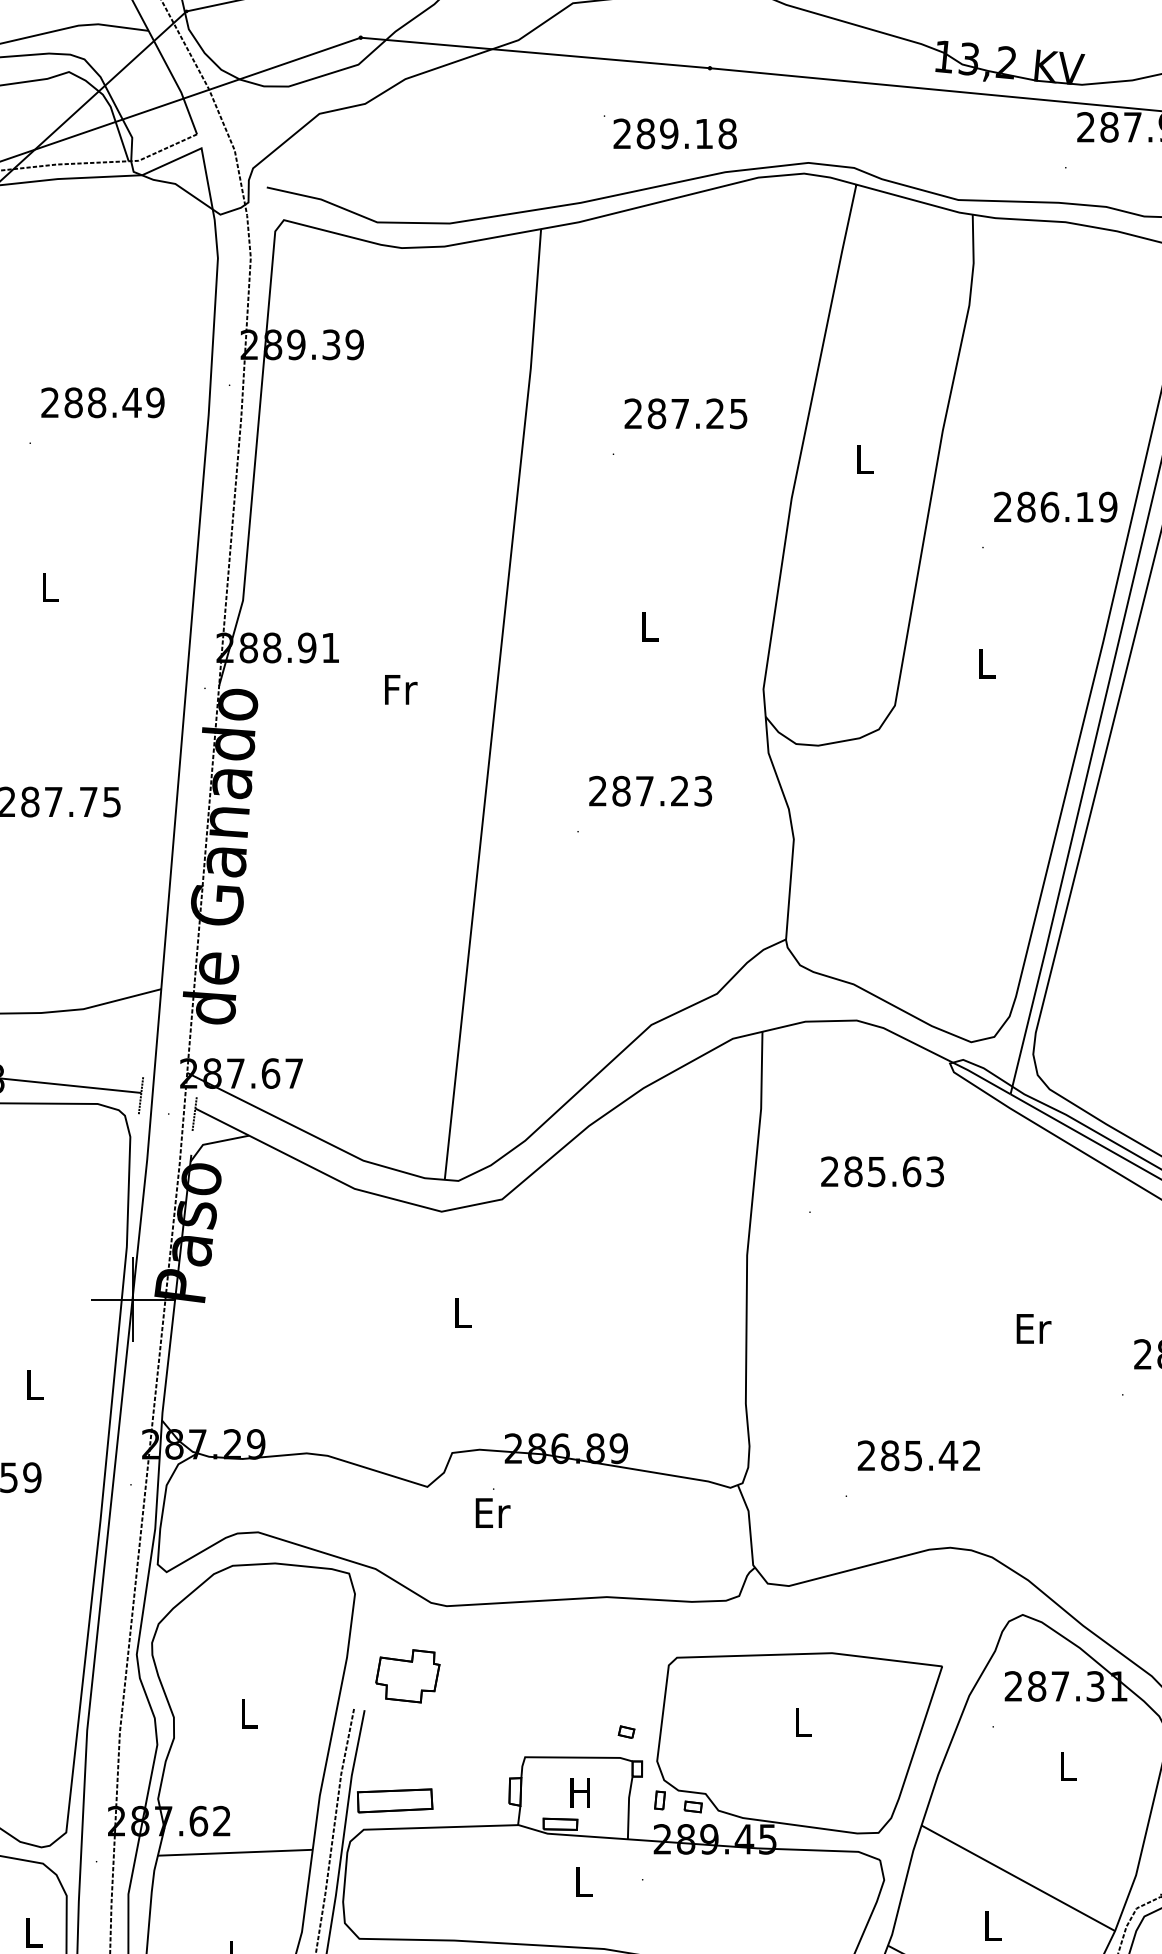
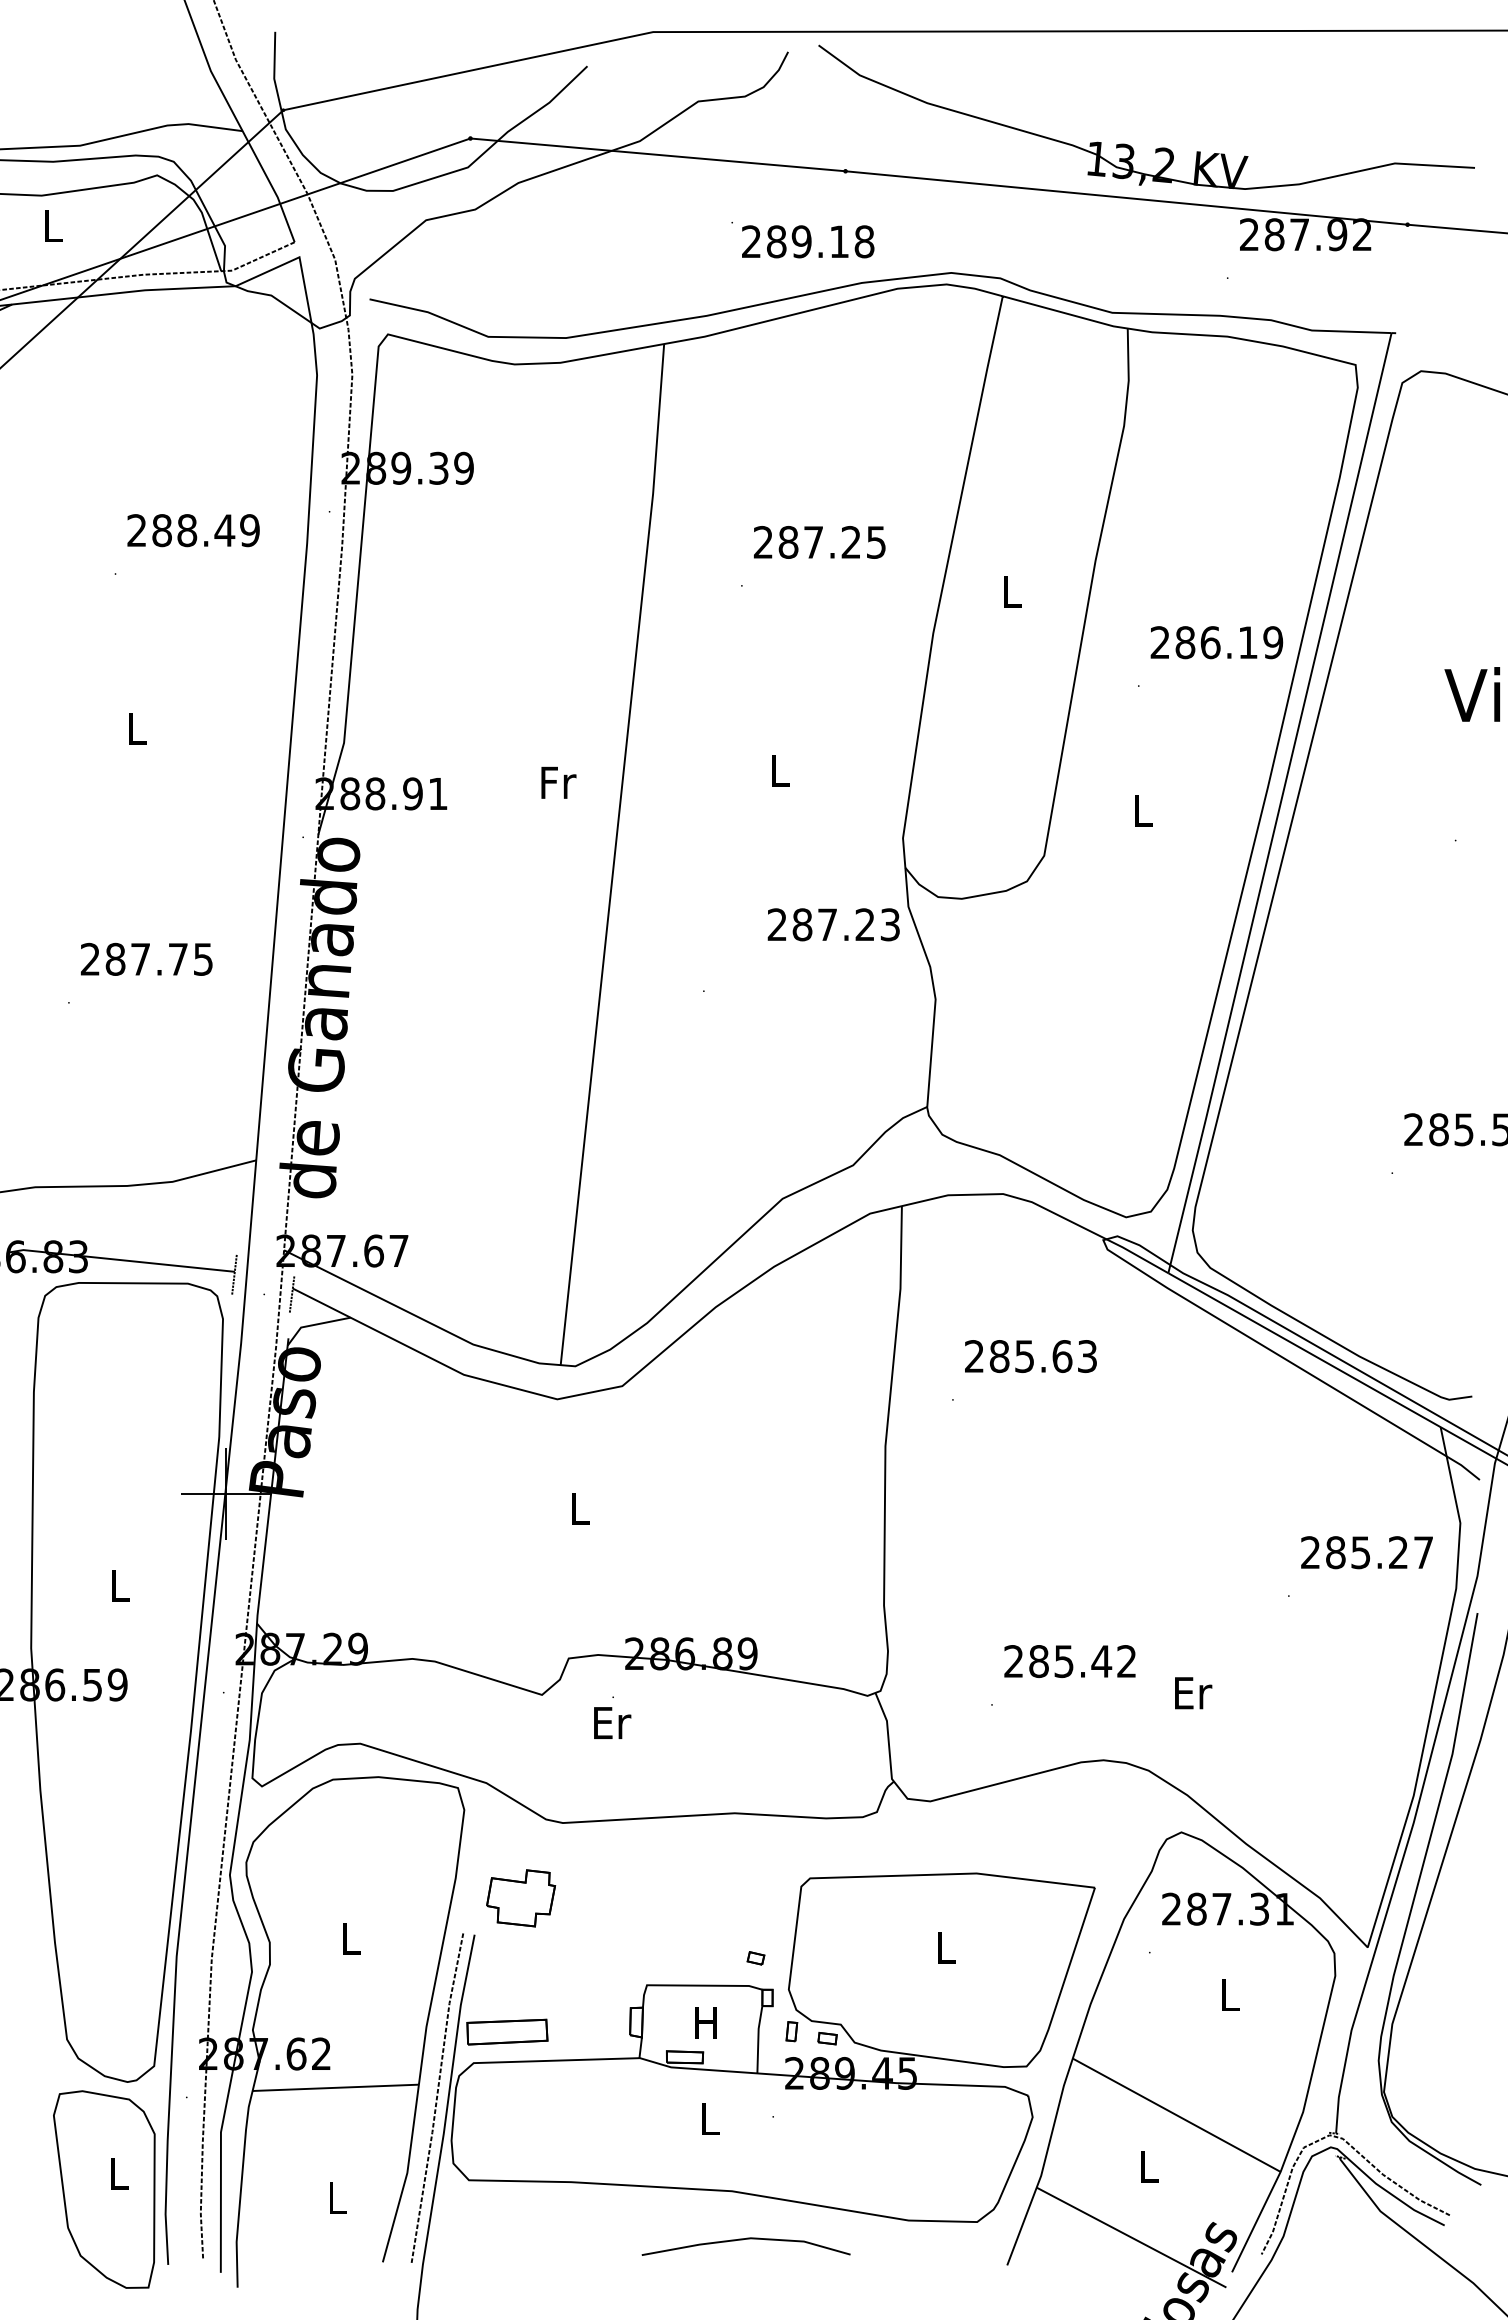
text: (400, 689) -> (558, 782), moved
text: (650, 790) -> (833, 924), moved
text: (1033, 1329) -> (1193, 1693), moved

